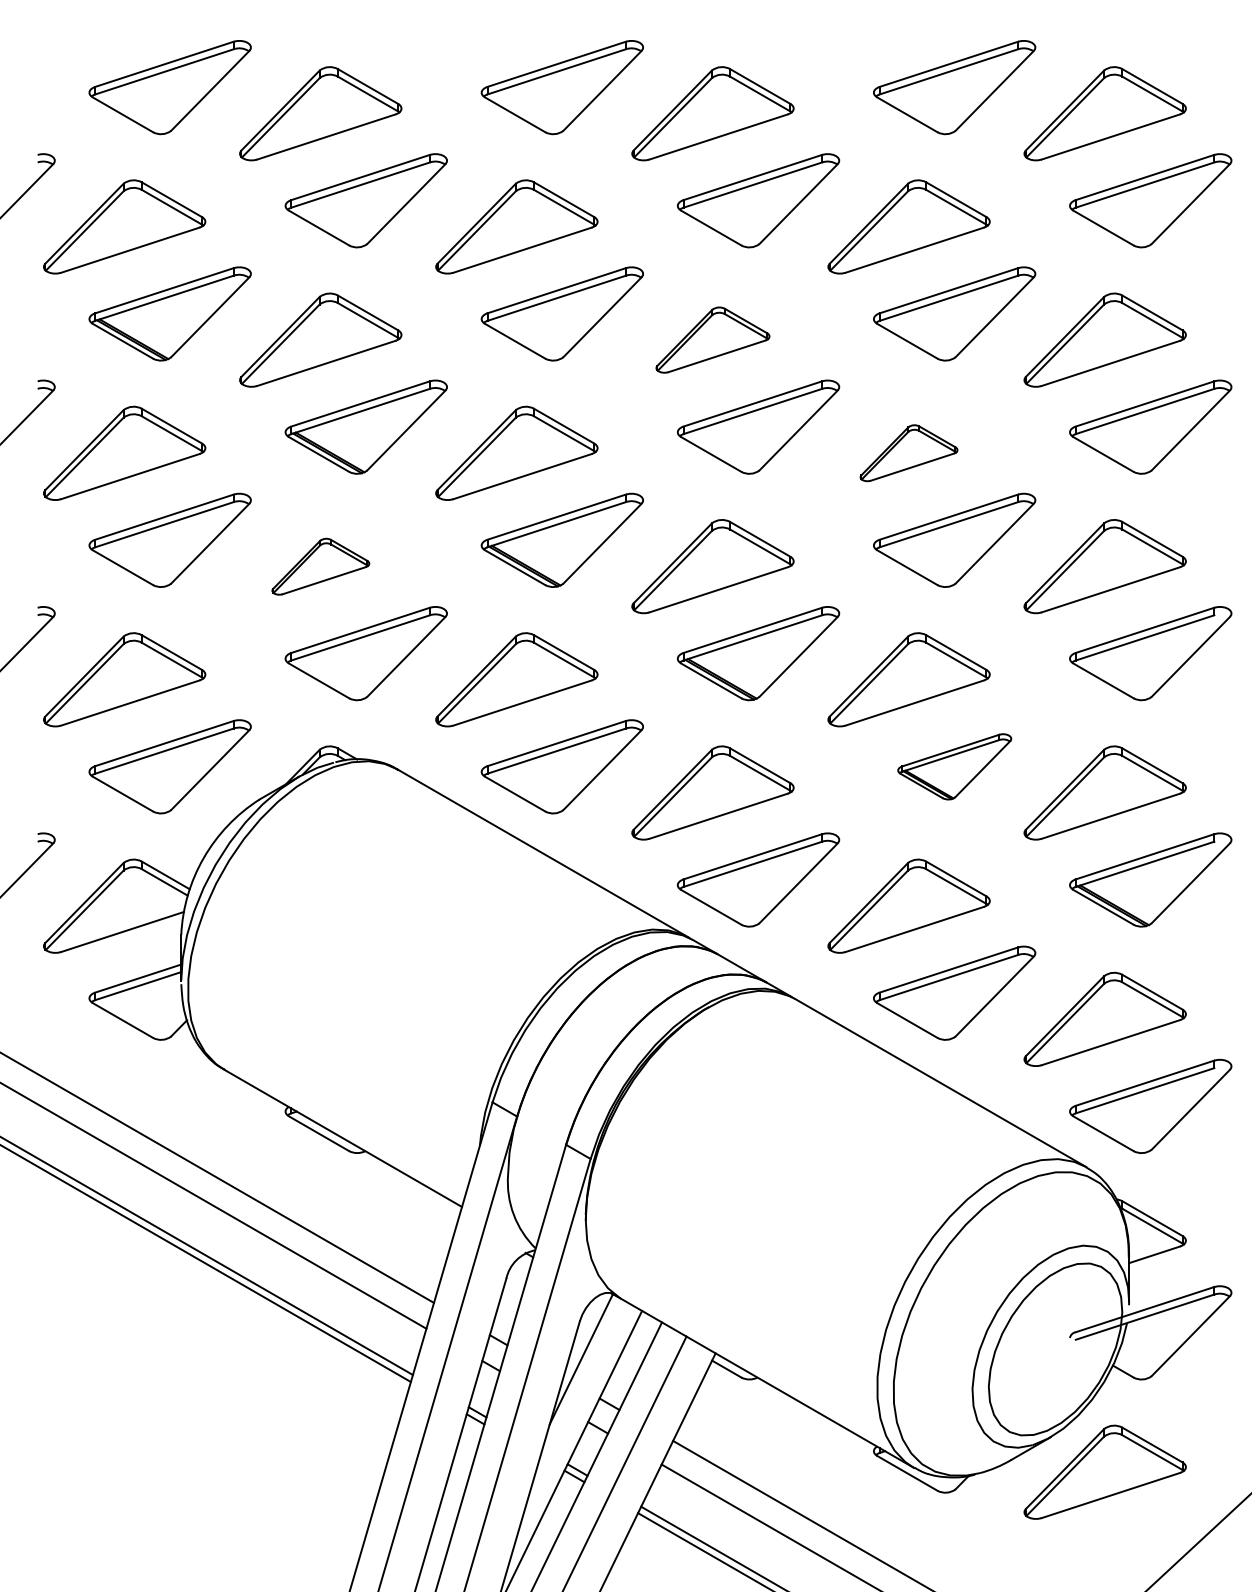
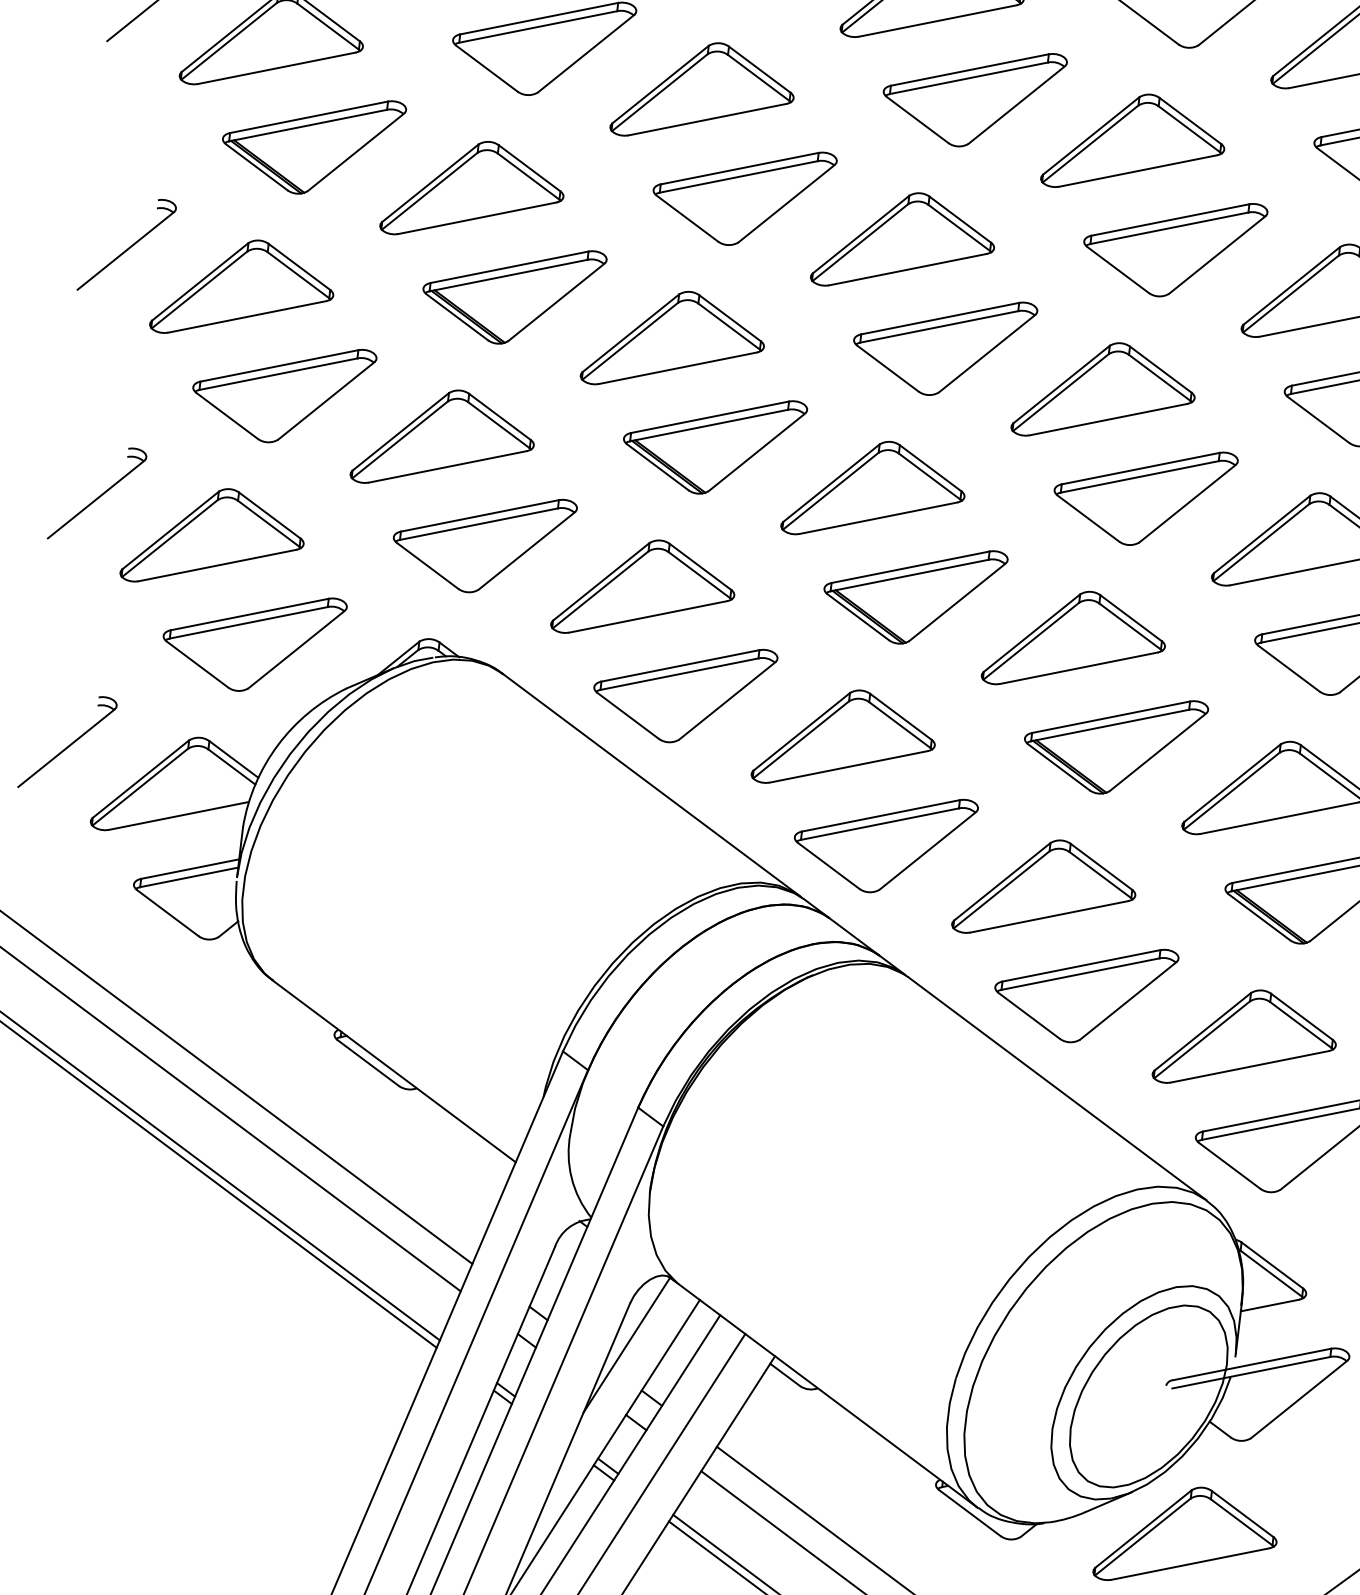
part: (712, 339) -> (904, 242), size x1.43
part: (908, 452) -> (1104, 392), size x1.67
part: (320, 566) -> (444, 440), size x1.67
part: (954, 766) -> (1114, 743), size x1.43

